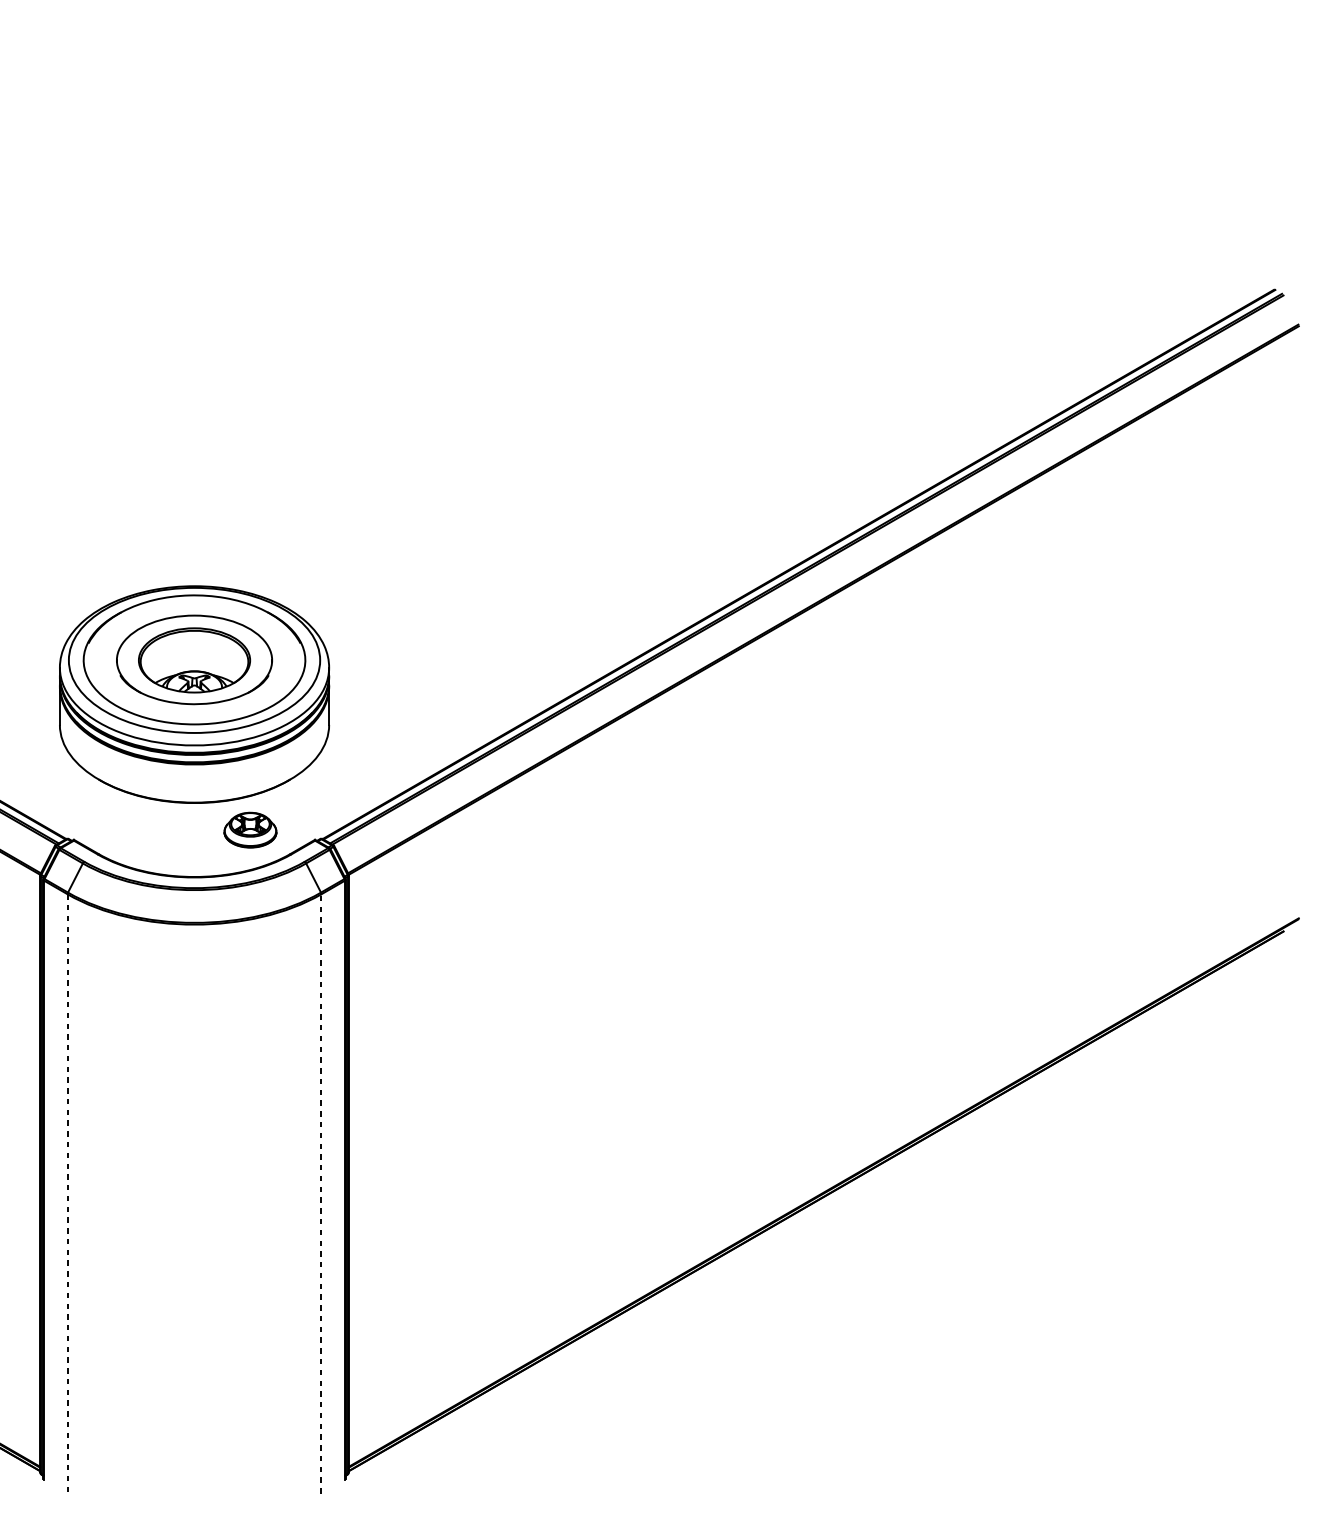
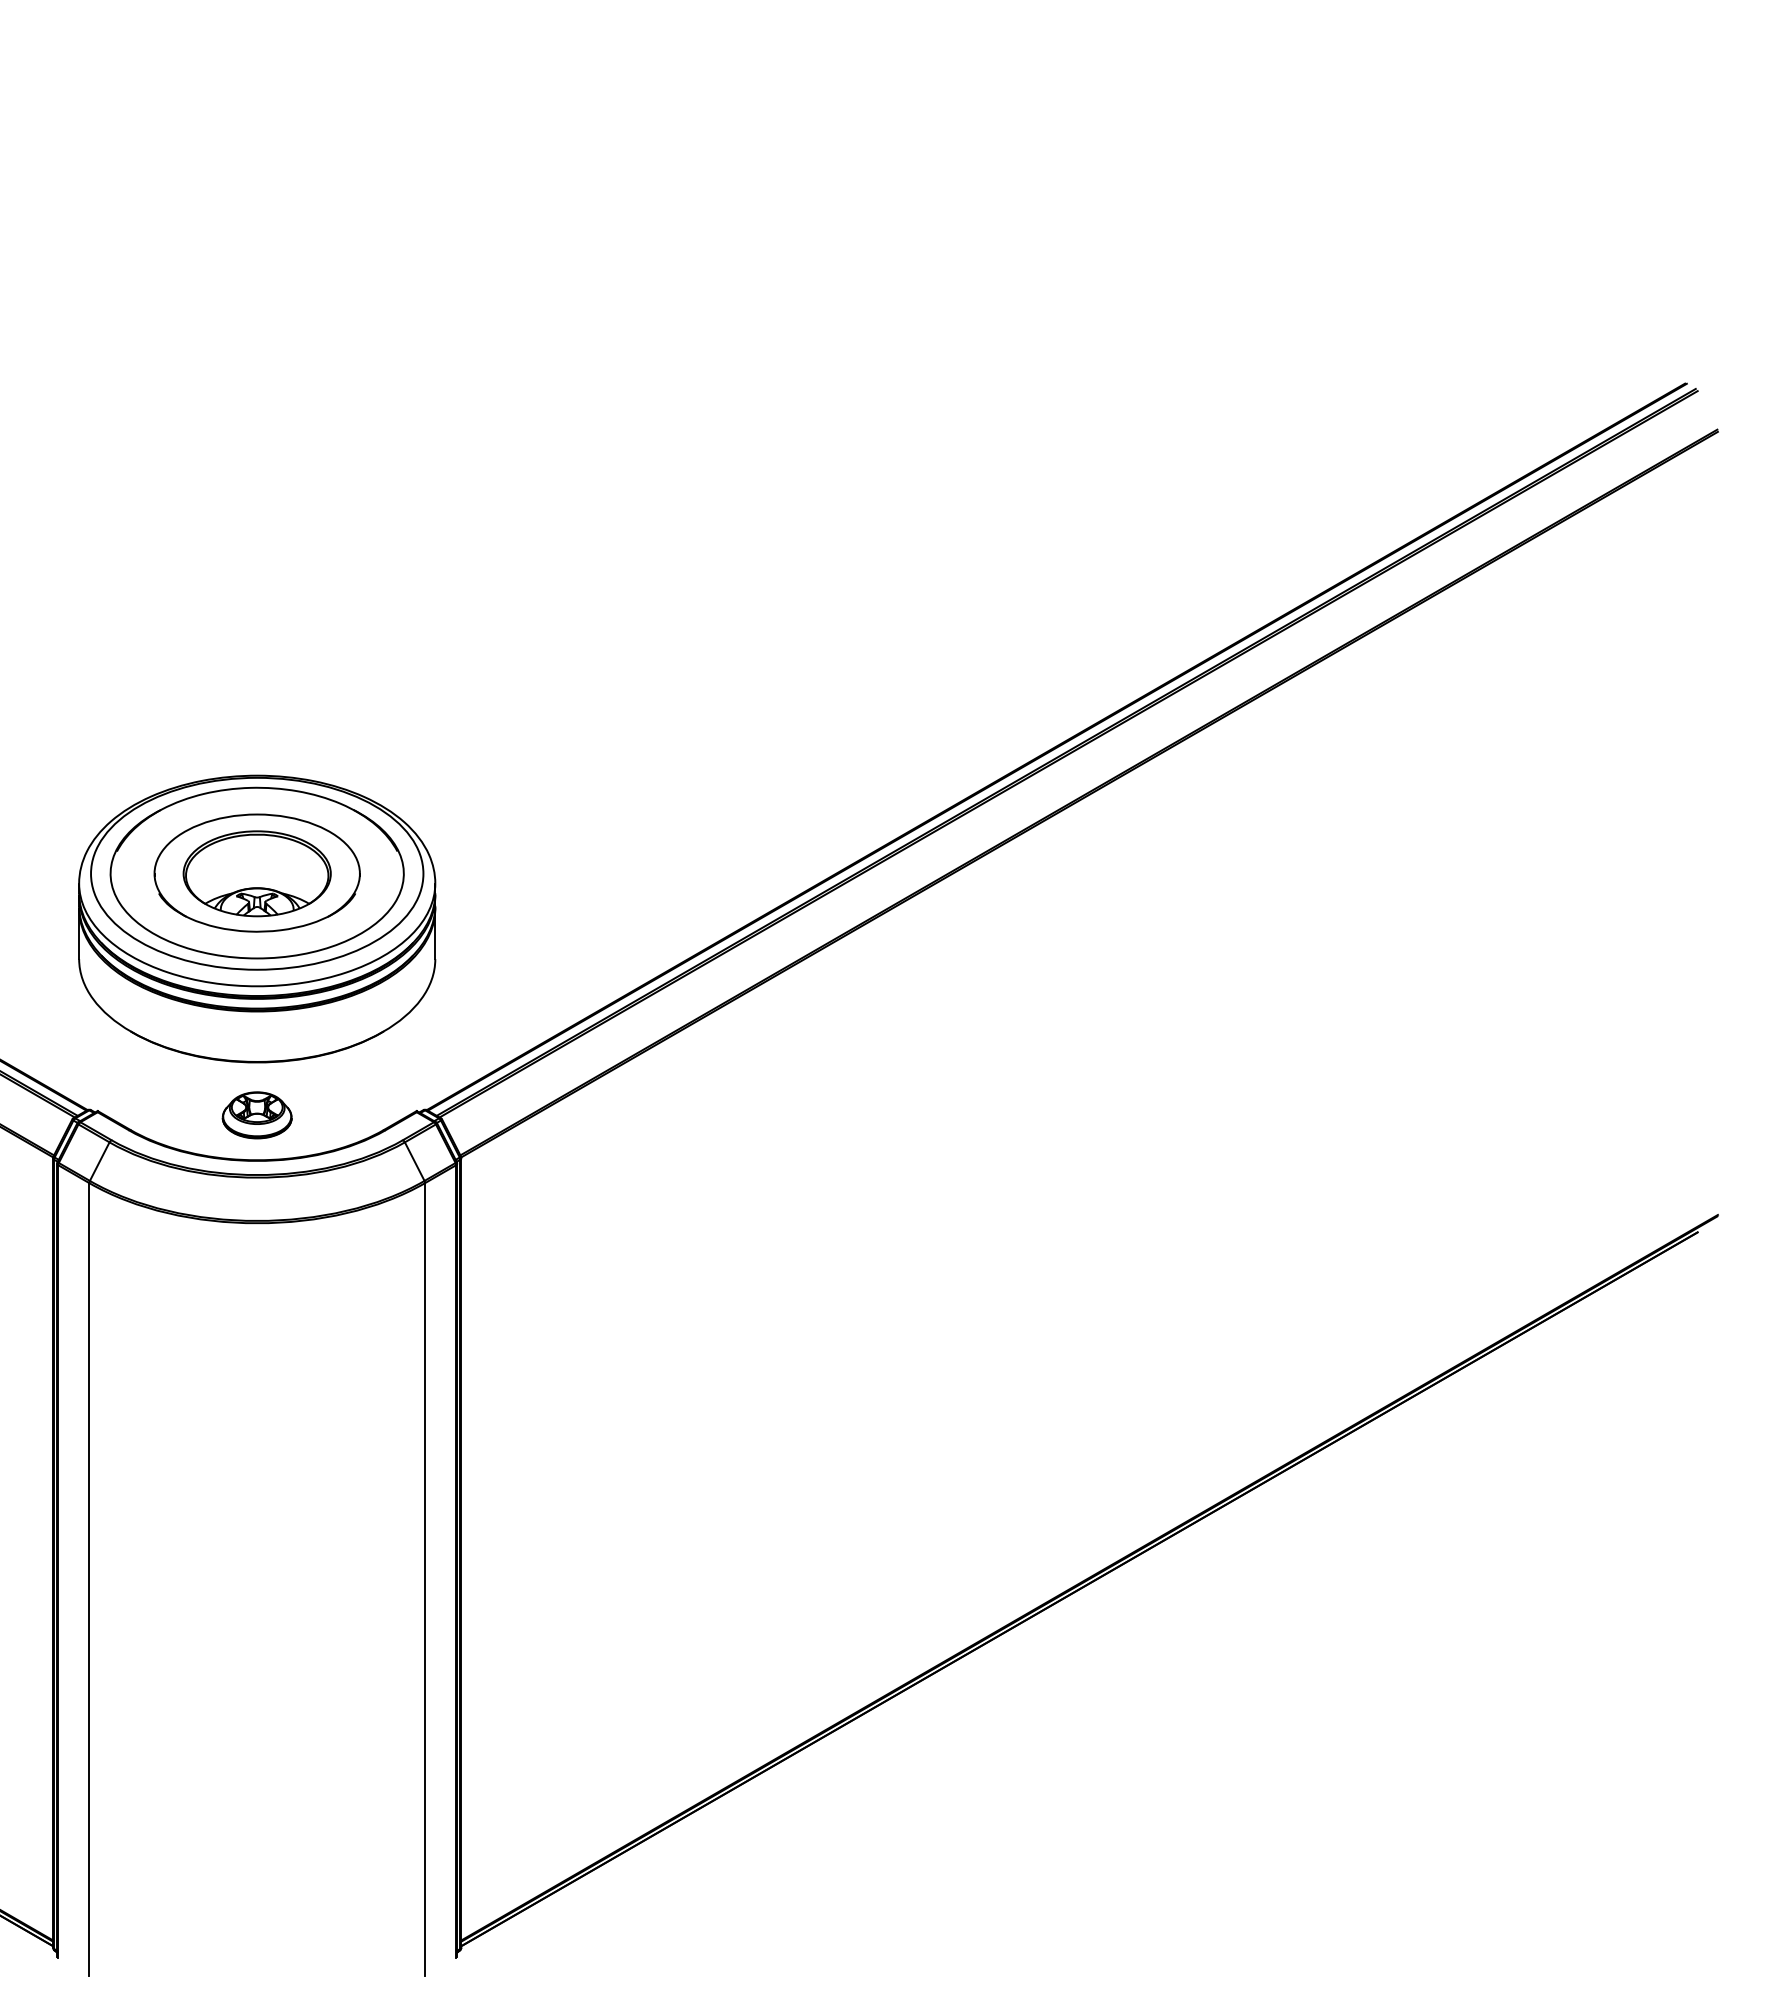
part: (249, 830) -> (256, 1115), moved
line: (321, 1193) -> (425, 1579), dashed -> solid
line: (67, 1194) -> (89, 1580), dashed -> solid

